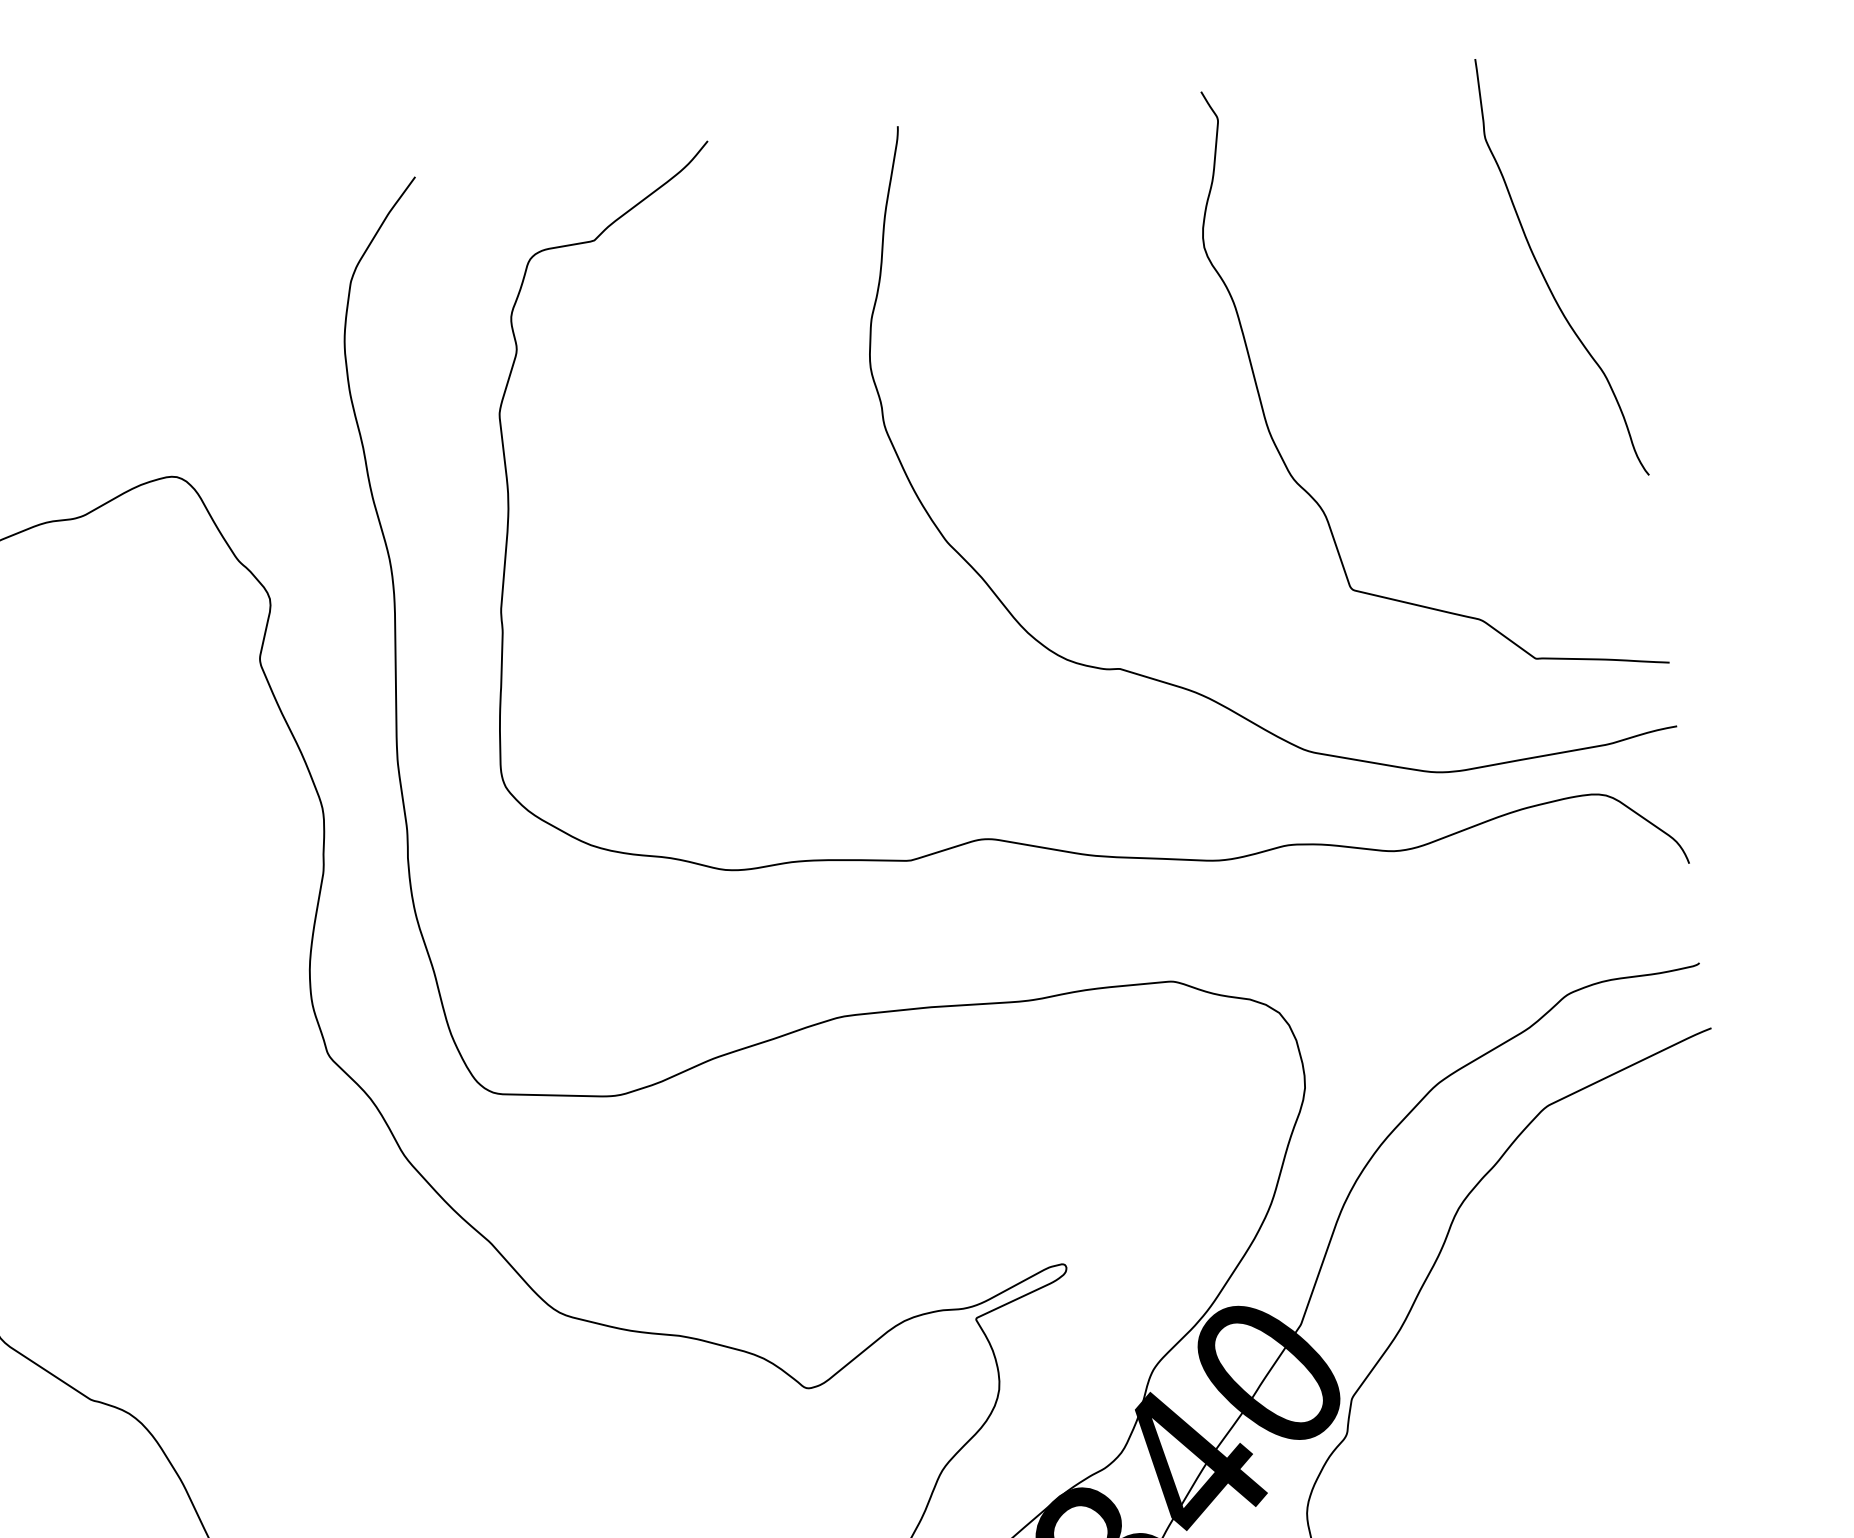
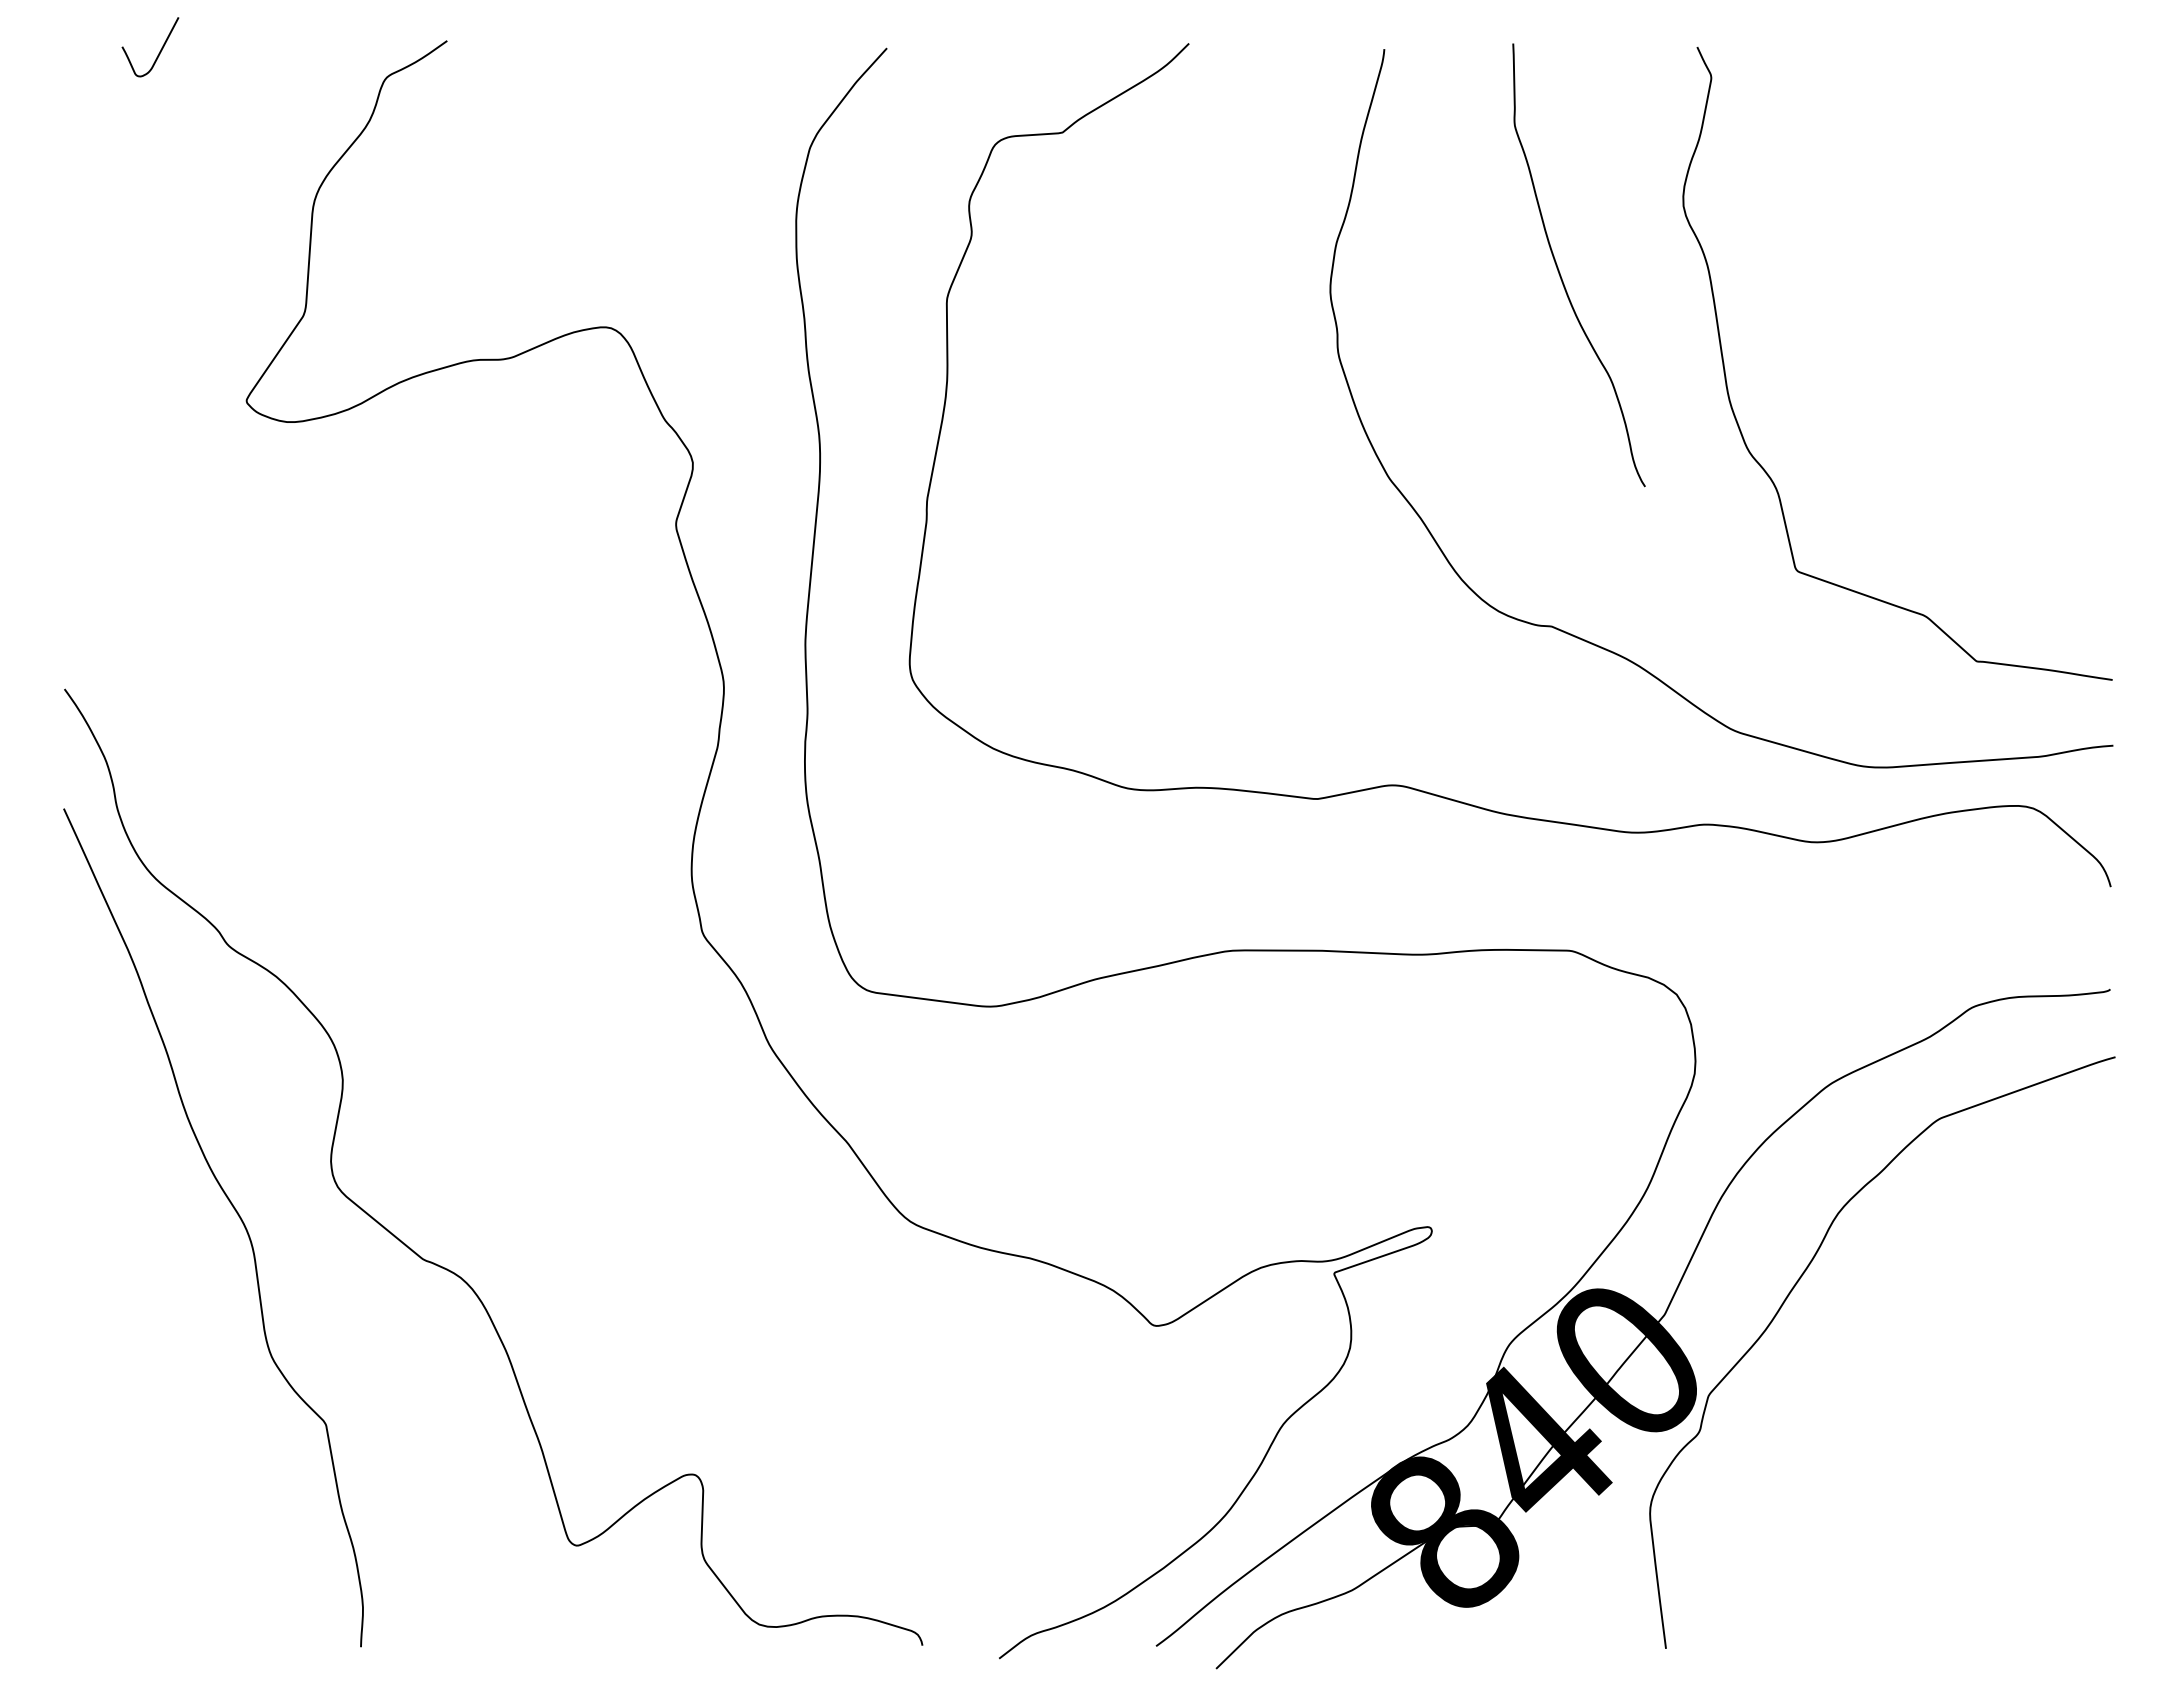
curve: (1544, 276) -> (1560, 272), moved

